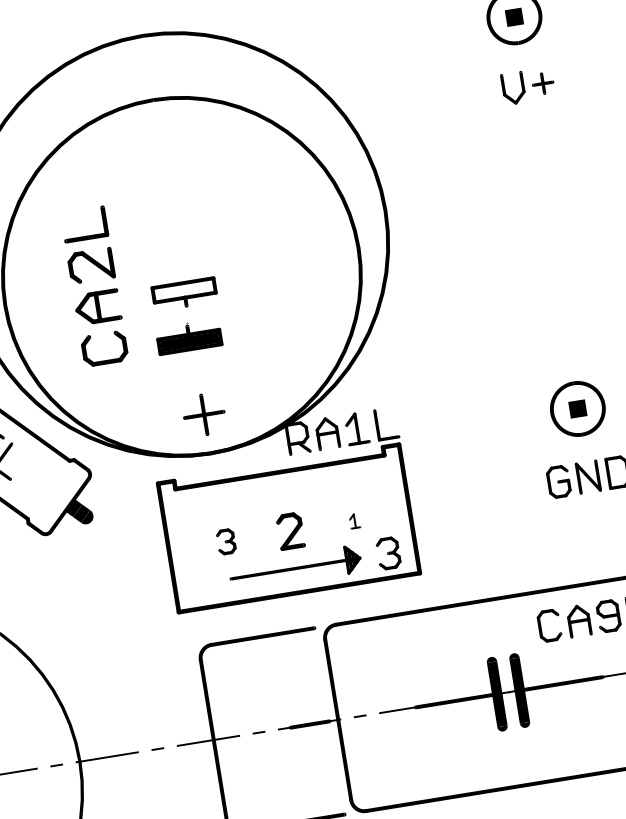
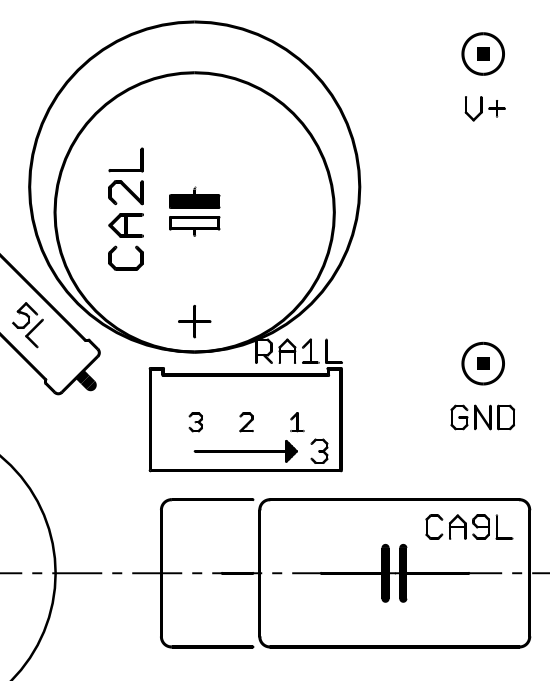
part: (188, 336) -> (194, 197), moved
part: (354, 521) -> (297, 422), size x1.67
part: (290, 531) -> (246, 422), size x0.71

